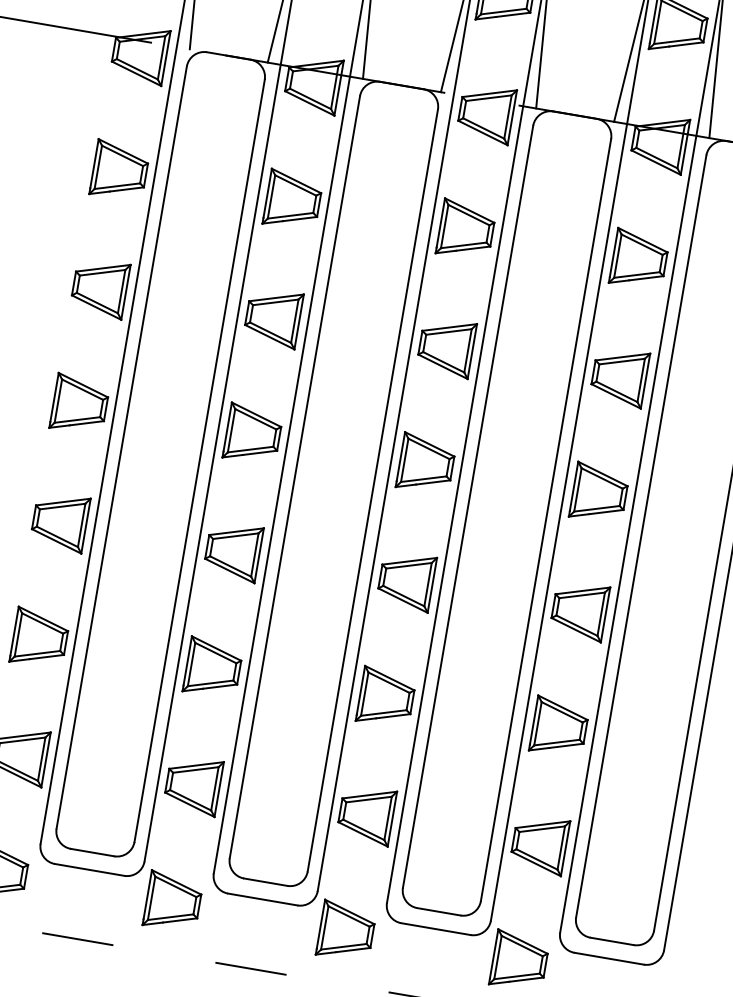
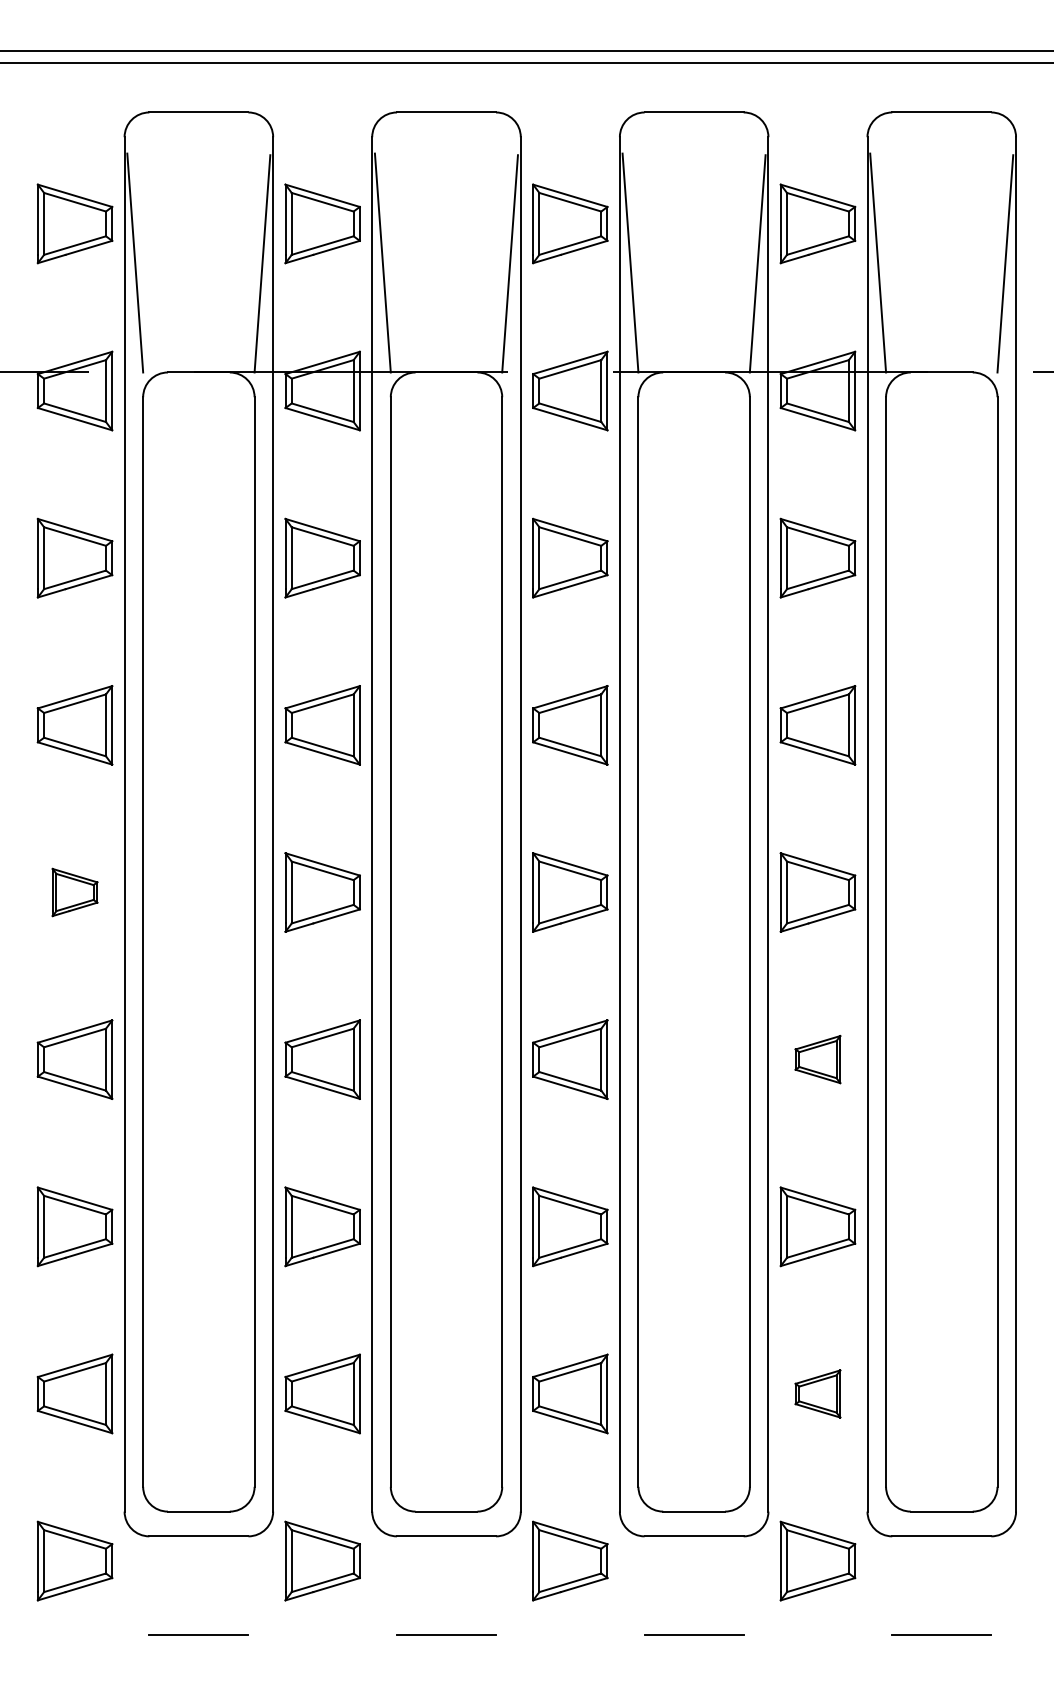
part: (79, 404) -> (74, 892), size x0.6
part: (579, 610) -> (817, 1059), size x0.6
part: (539, 843) -> (817, 1393), size x0.6

